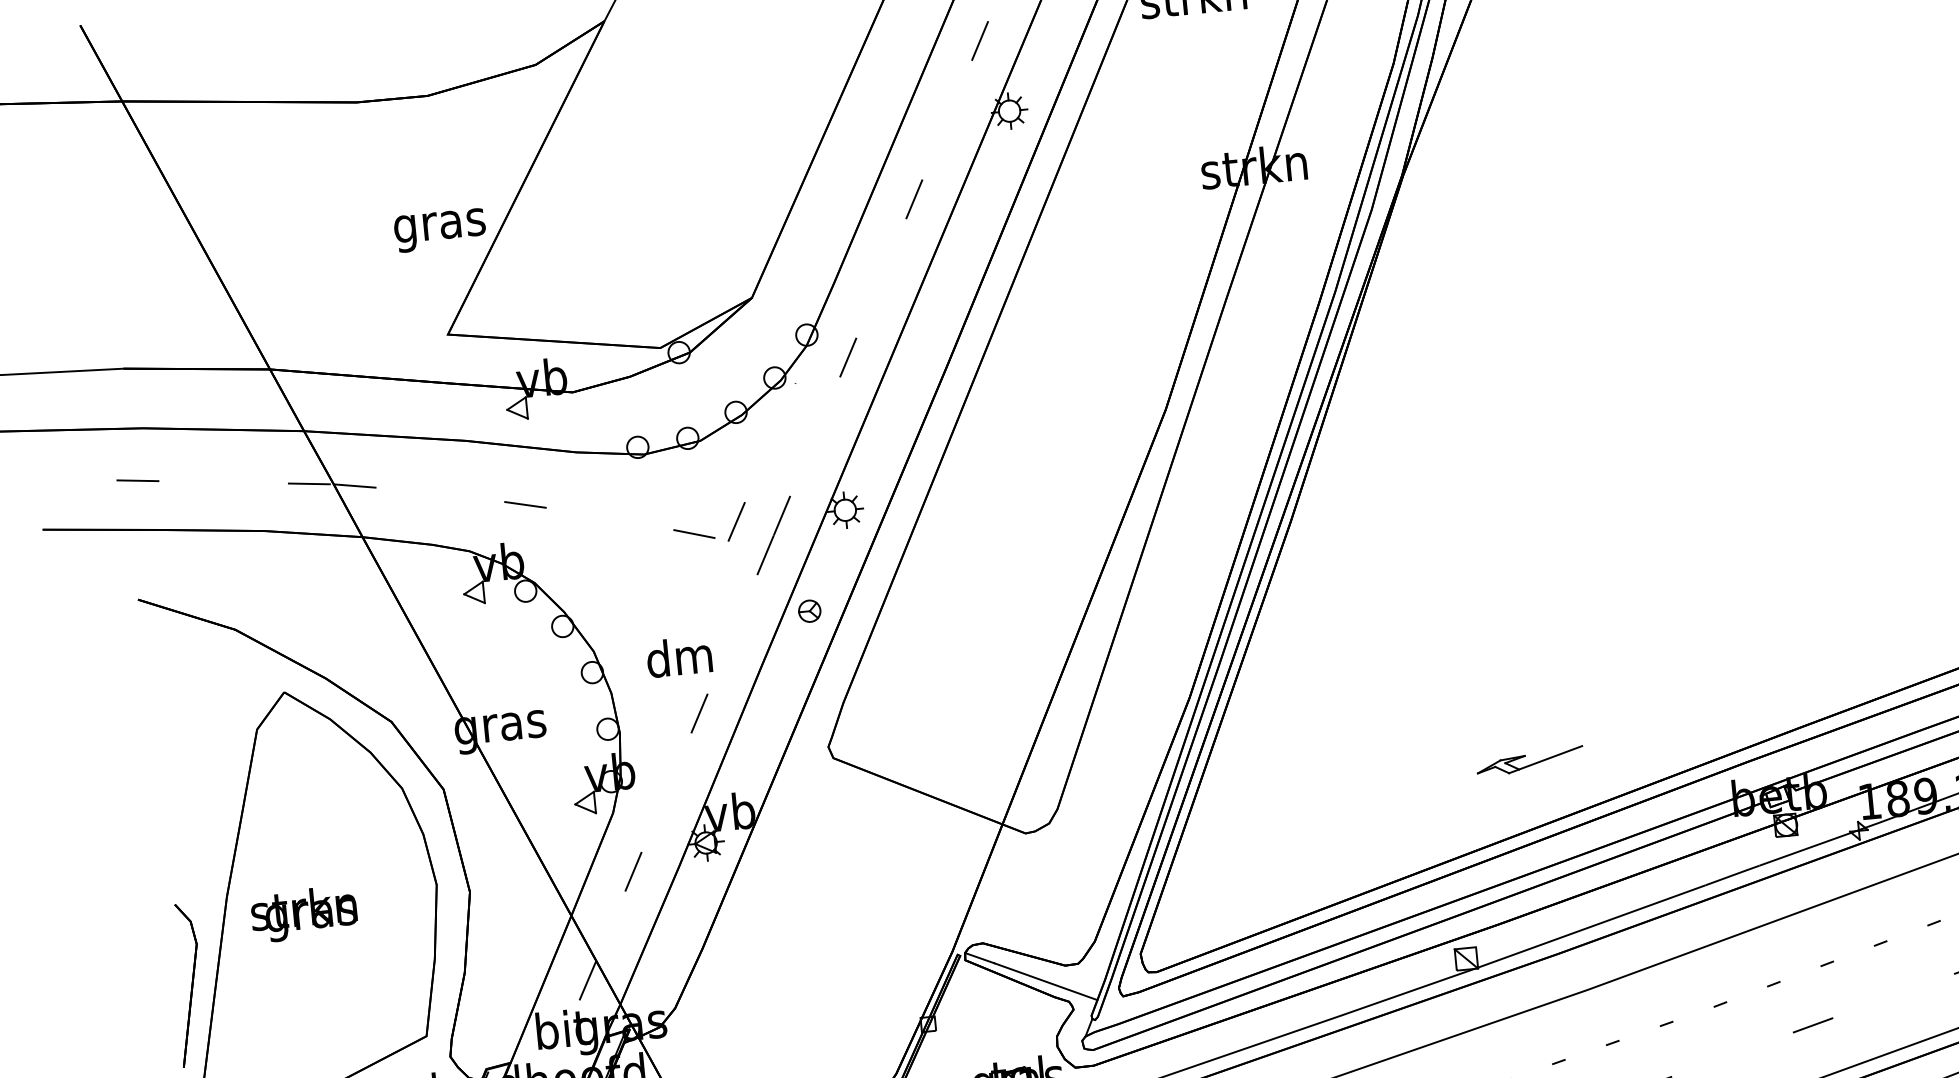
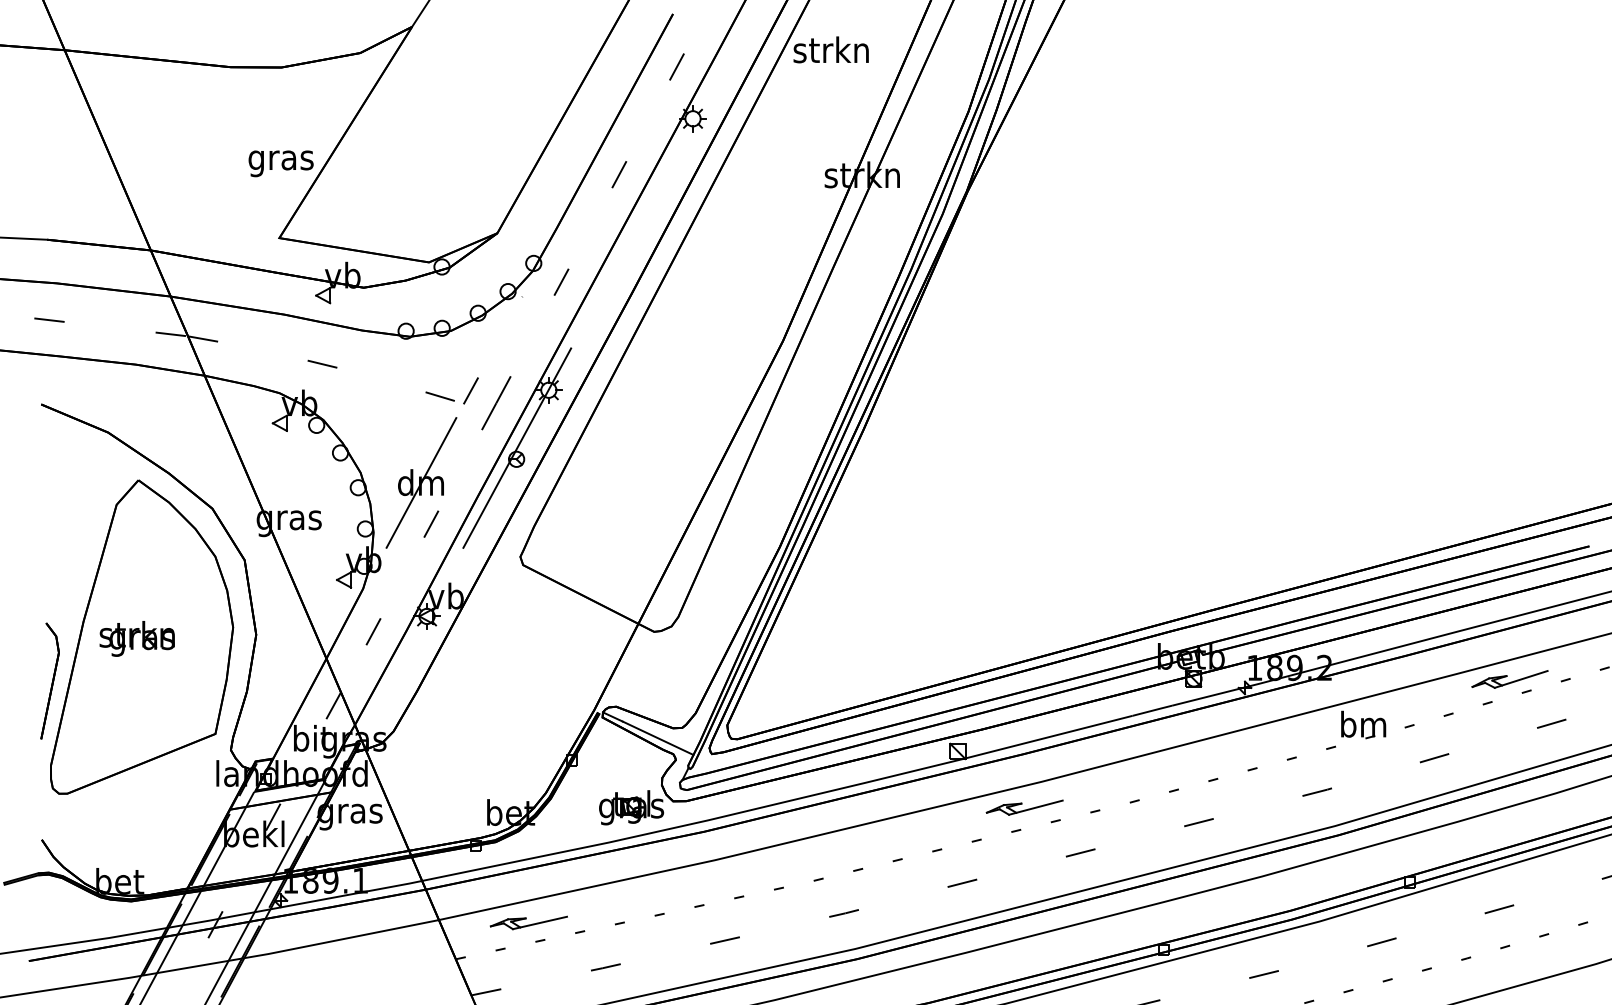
line: (809, 594) -> (517, 447), added
line: (680, 656) -> (421, 482), added
part: (1529, 760) -> (1024, 807), moved

